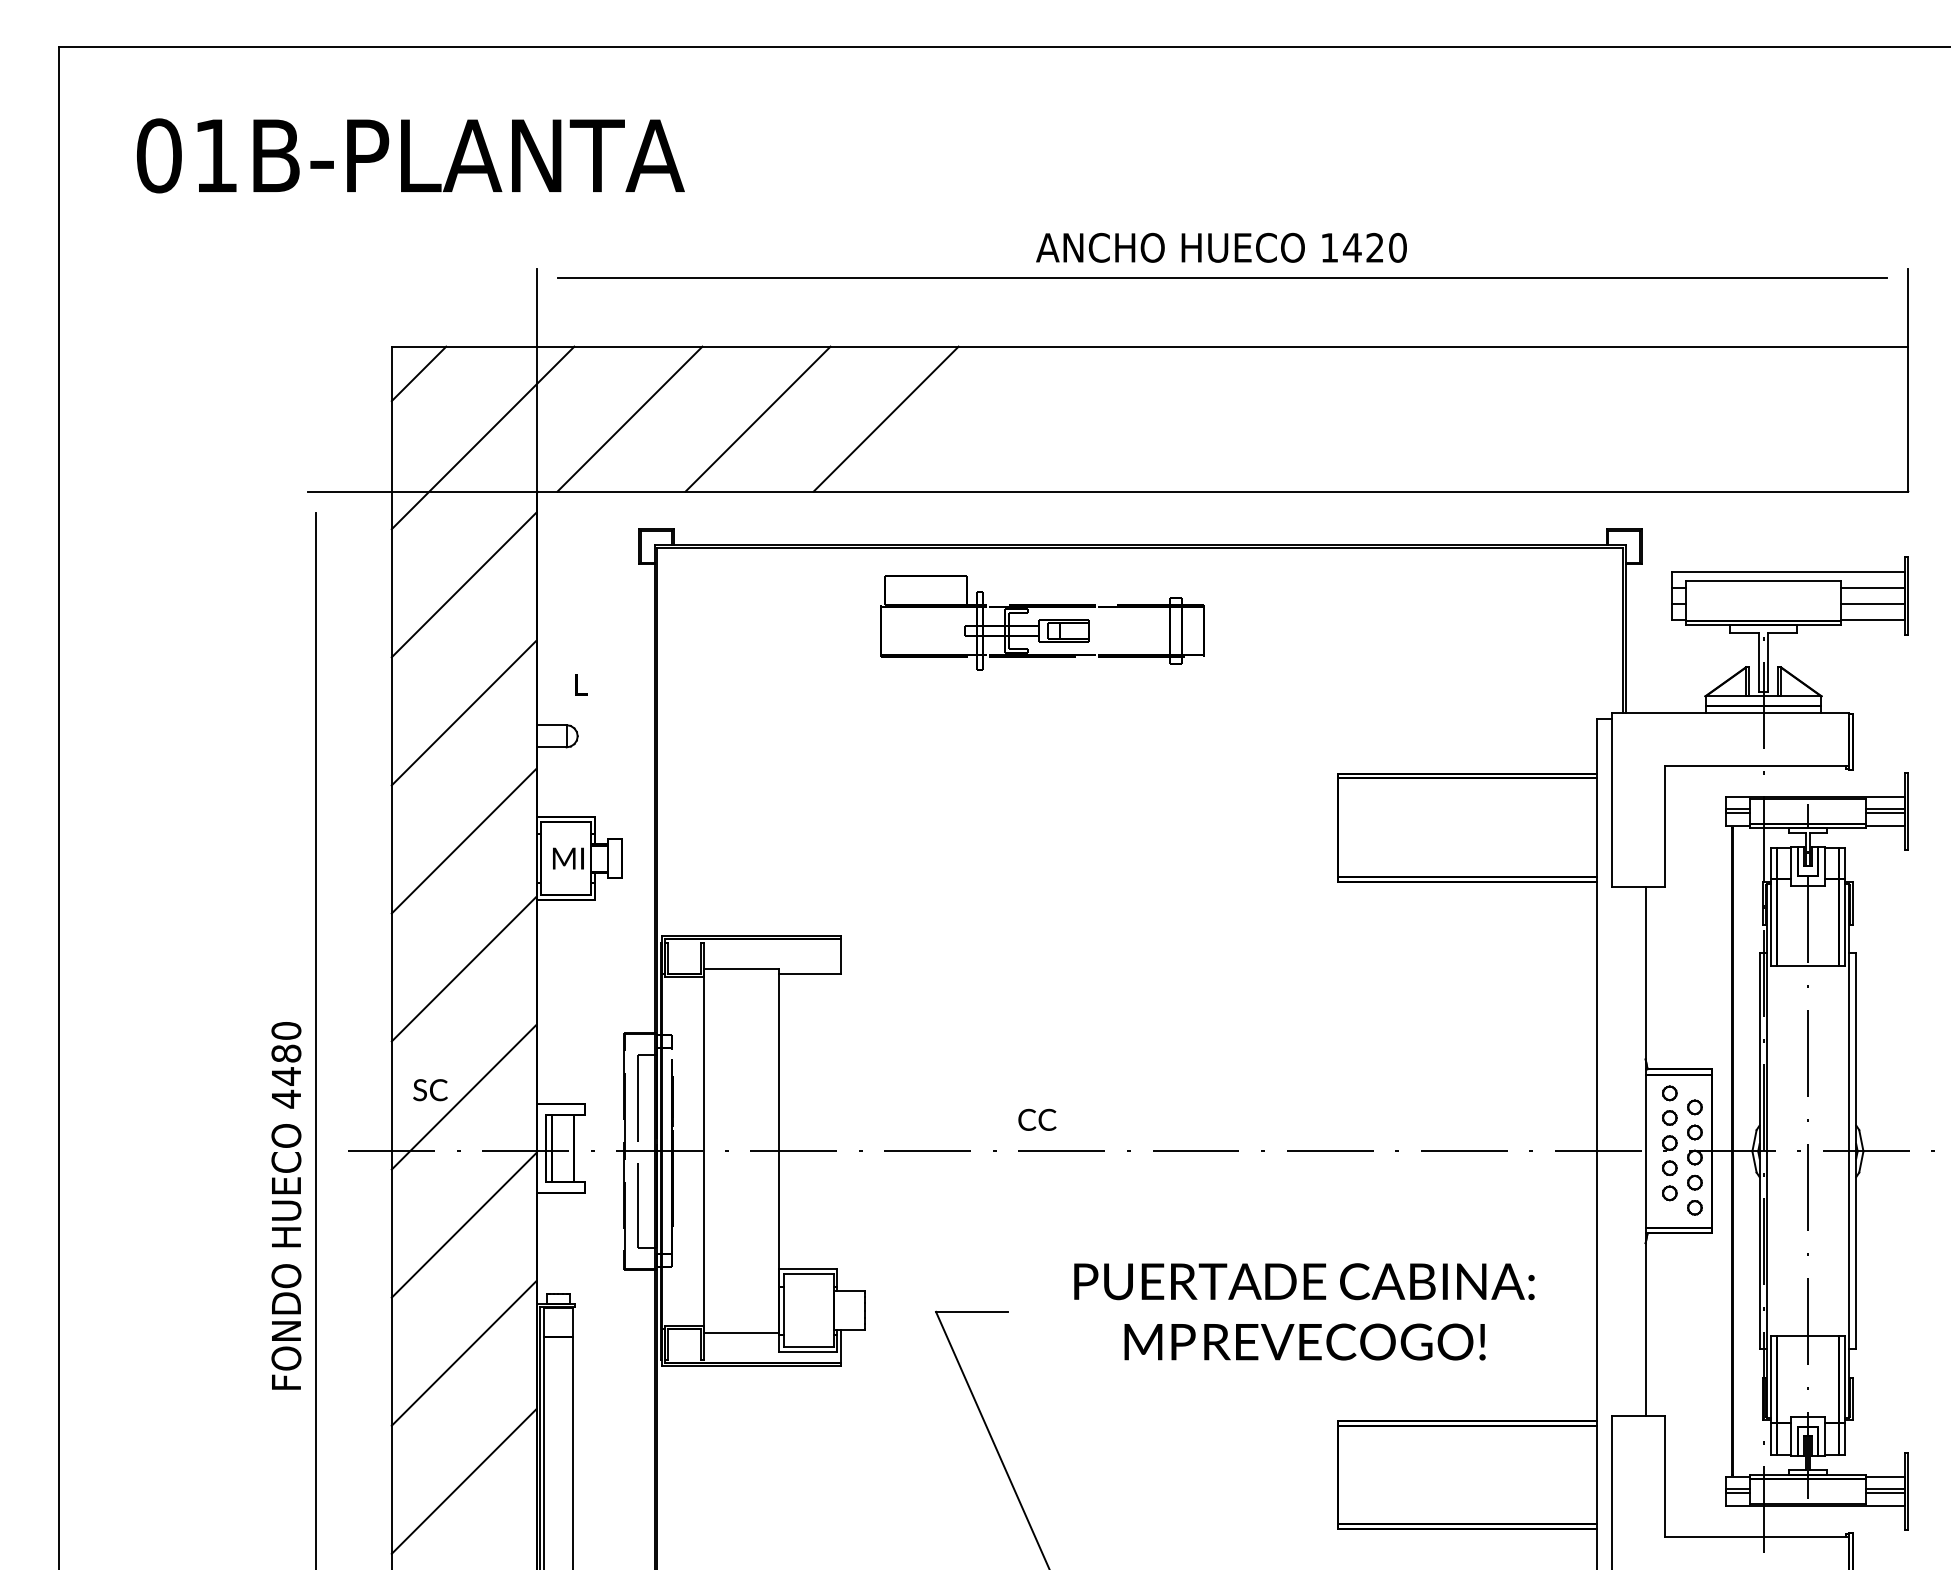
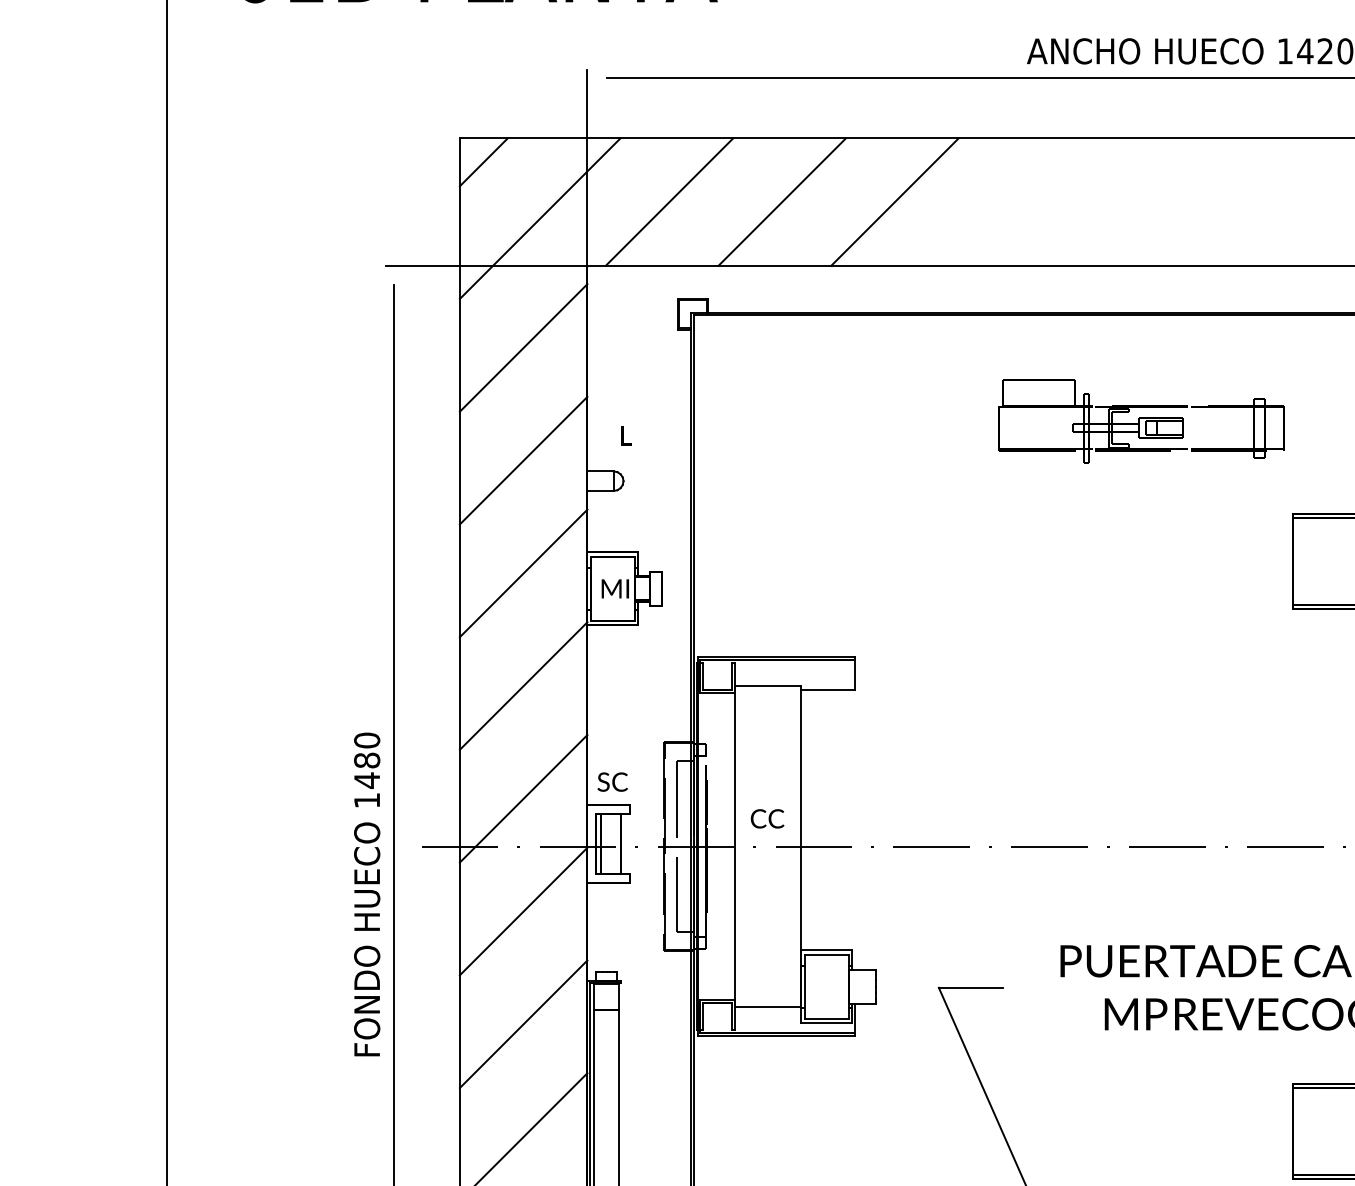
part: (1042, 622) -> (1141, 420), moved
text: (430, 1090) -> (612, 782), moved
text: (286, 1098) -> (367, 800), 4480 -> 1480
text: (1037, 1119) -> (767, 818), moved

